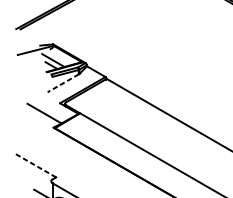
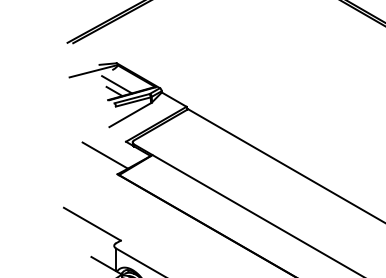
line: (62, 83) -> (129, 115), dashed -> solid
line: (34, 165) -> (92, 224), dashed -> solid

